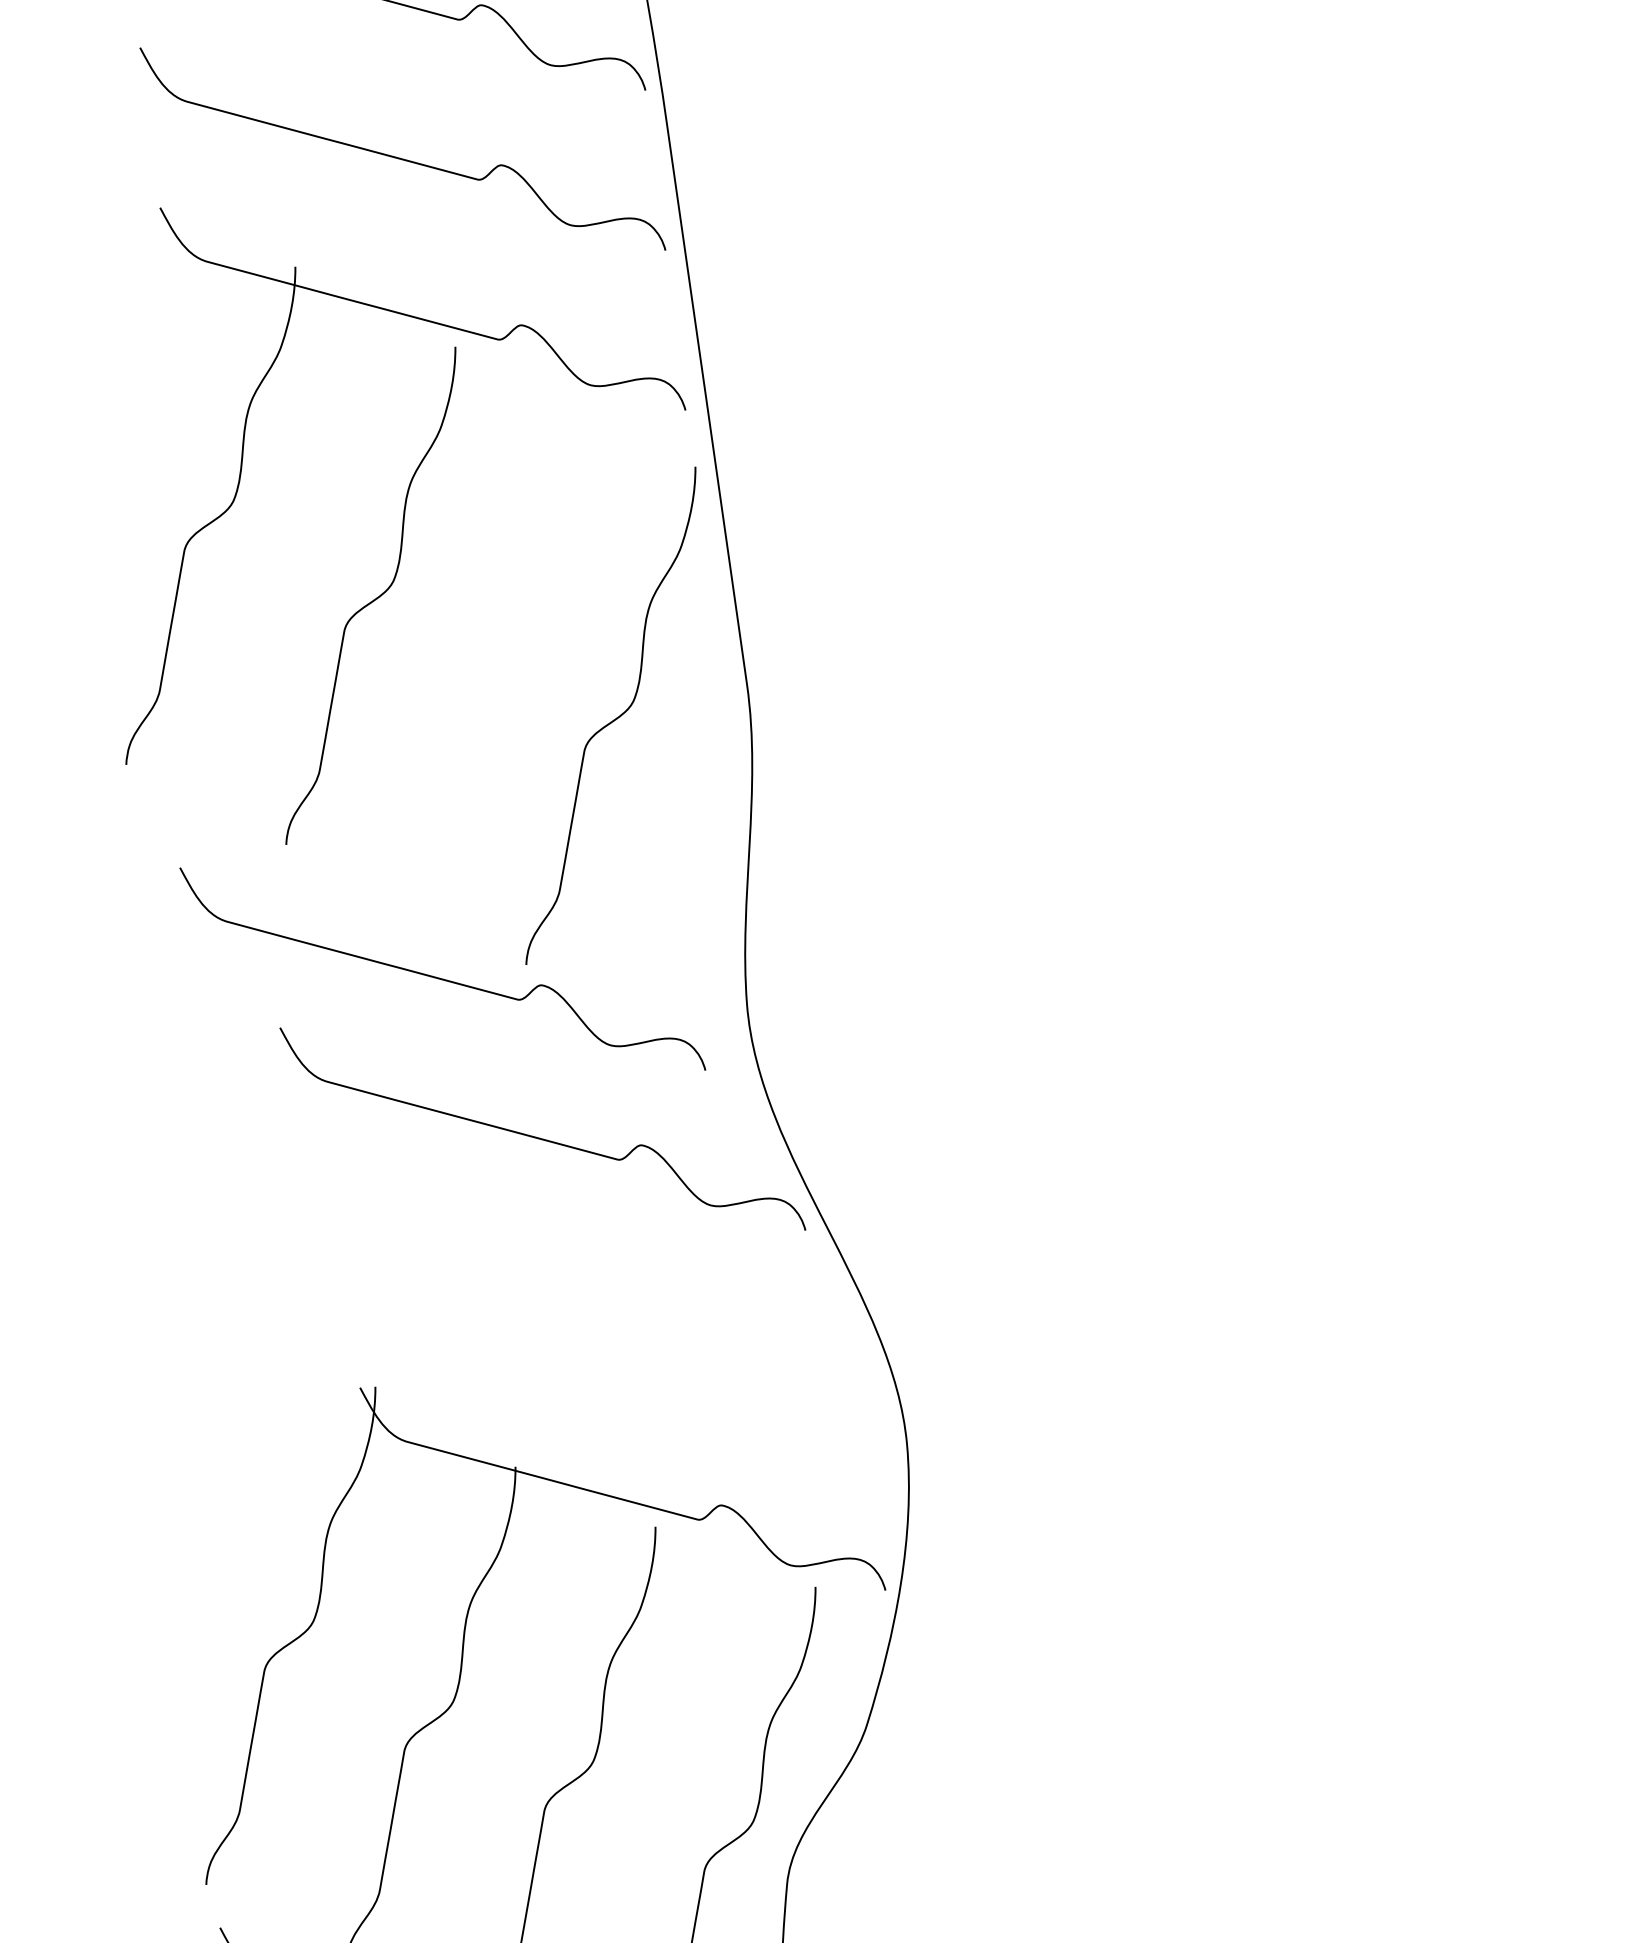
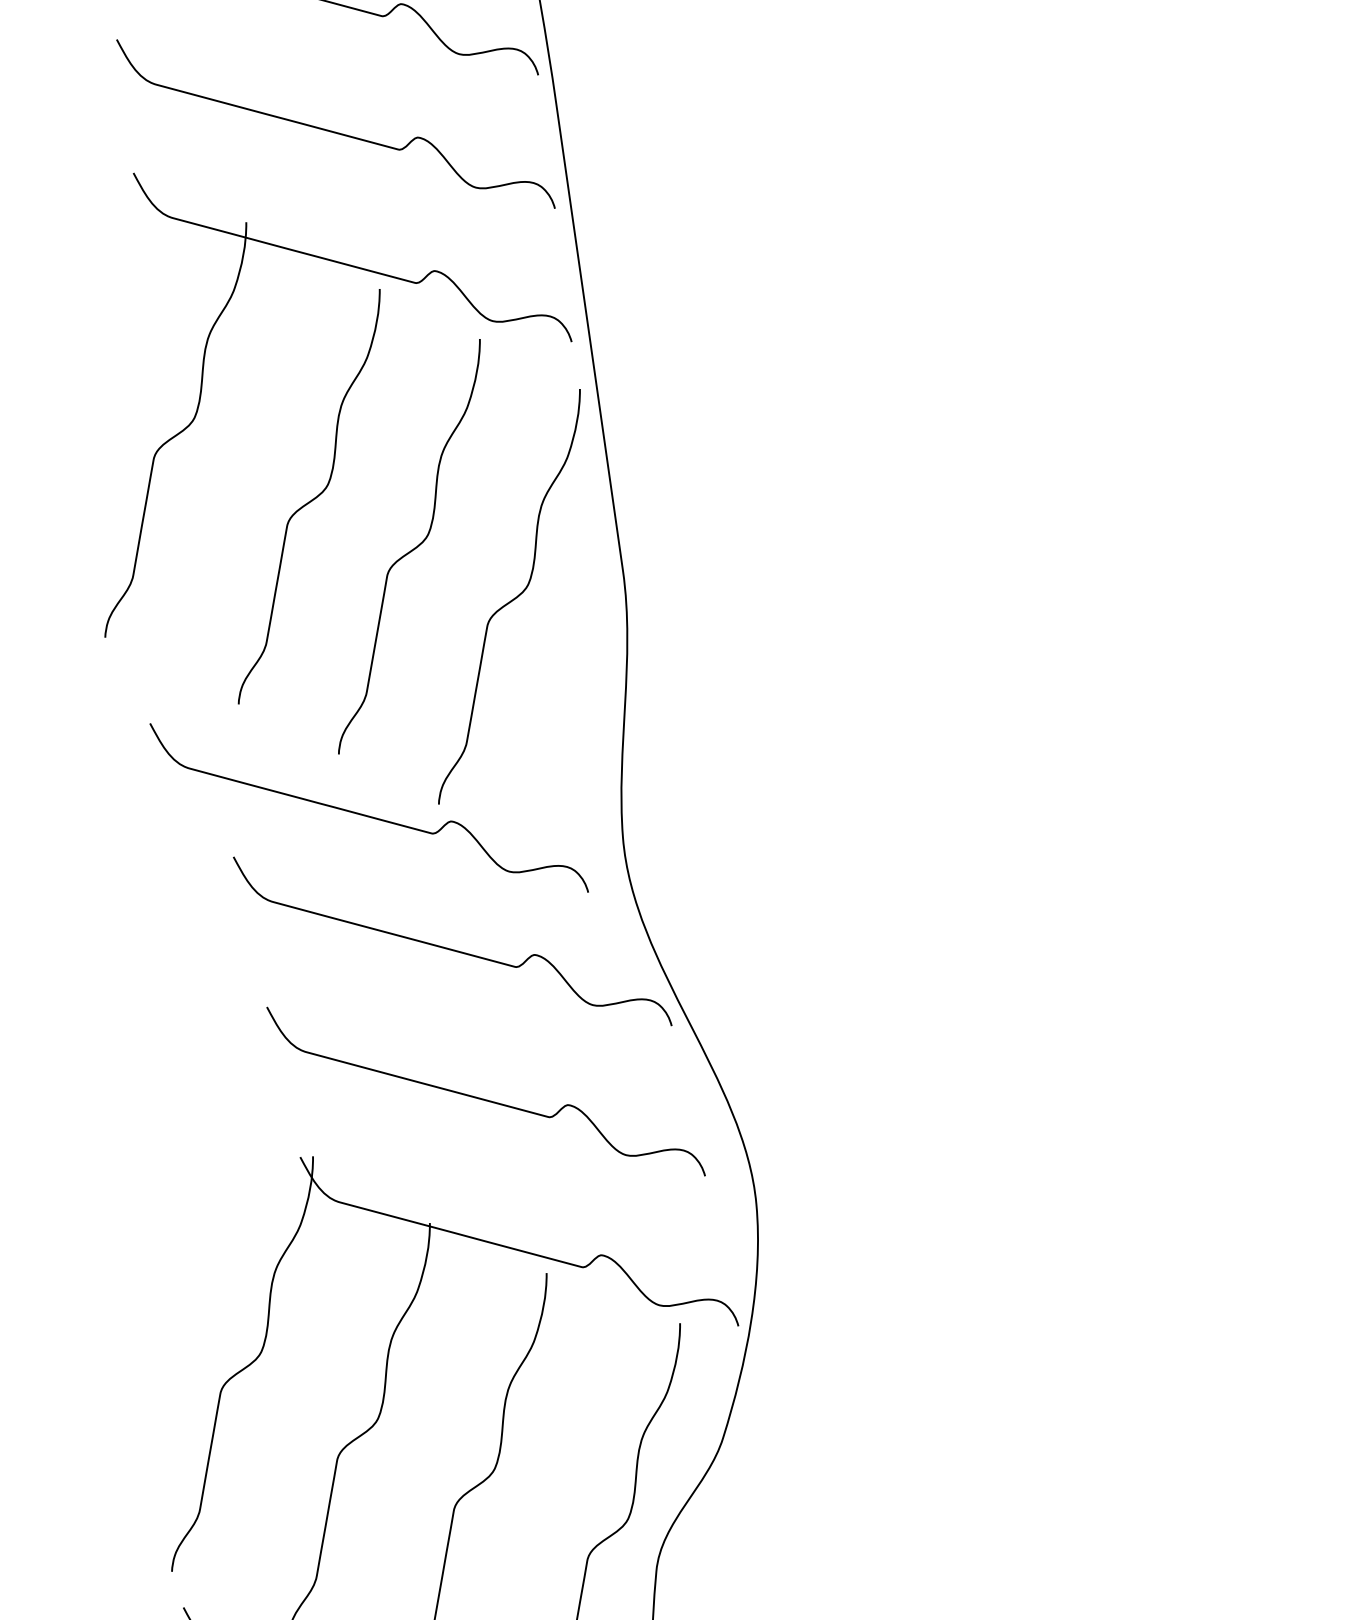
curve: (493, 659) -> (411, 549), added
curve: (579, 1317) -> (483, 1098), added

